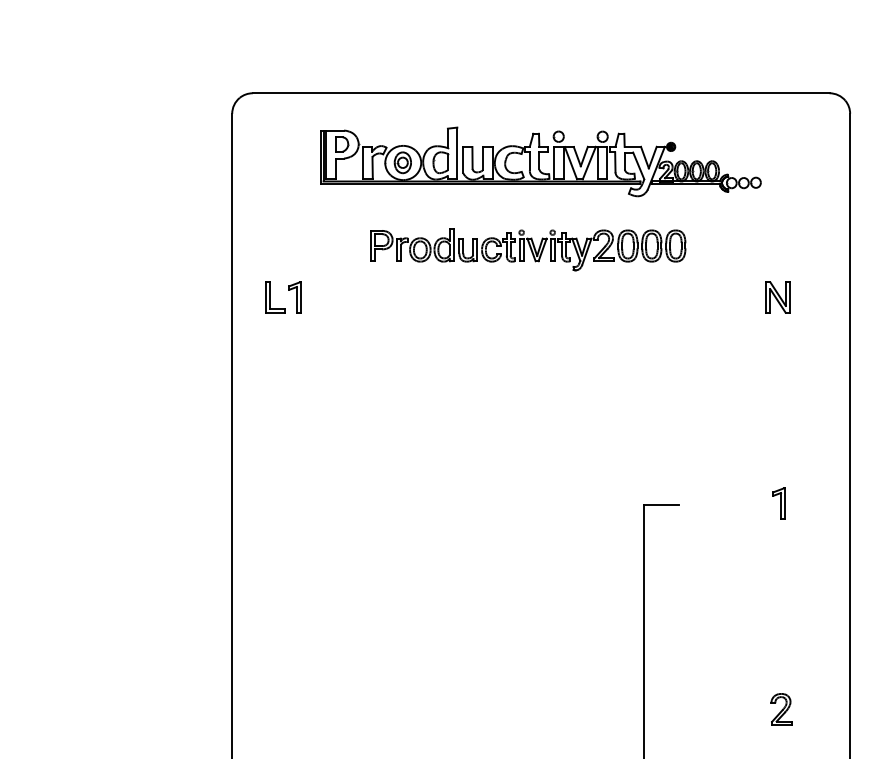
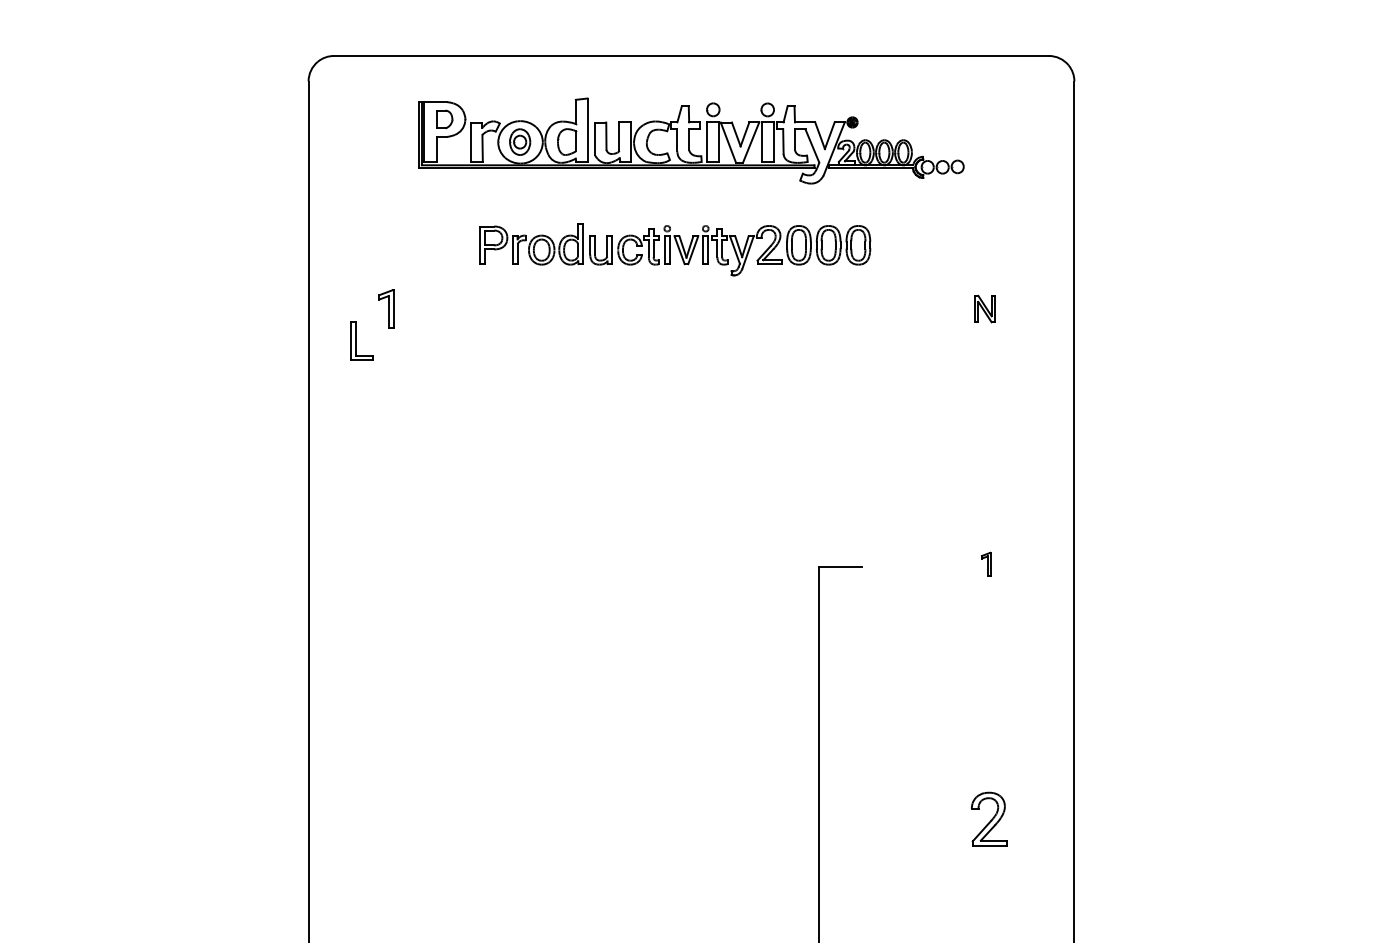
part: (274, 297) -> (361, 340), moved
part: (777, 297) -> (984, 308), size x0.7
part: (779, 502) -> (986, 563), size x0.6
part: (781, 709) -> (989, 819), size x1.4

